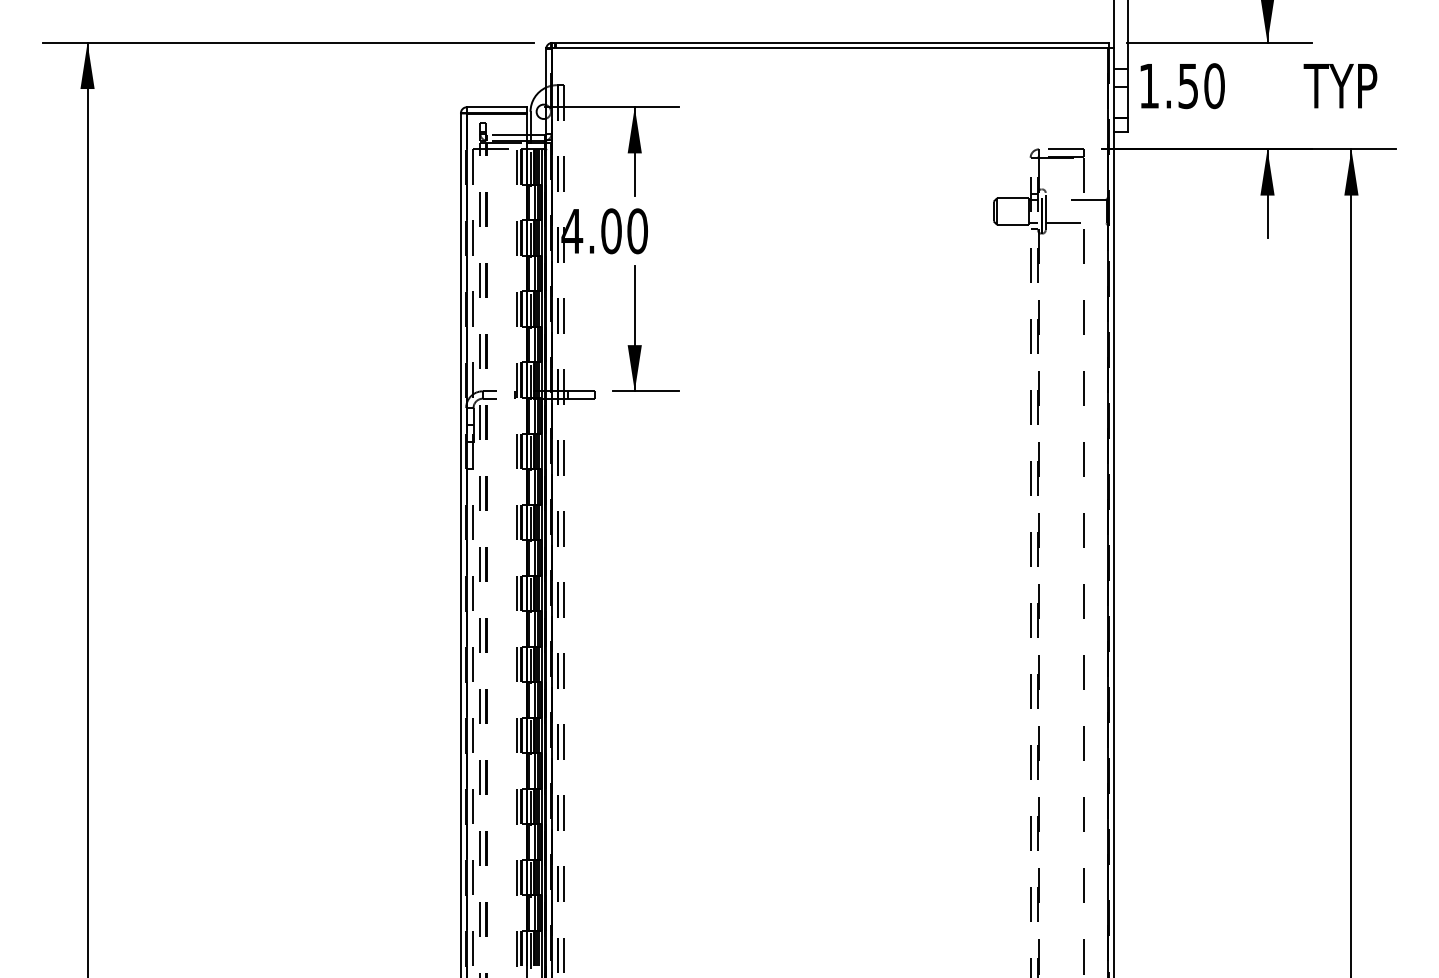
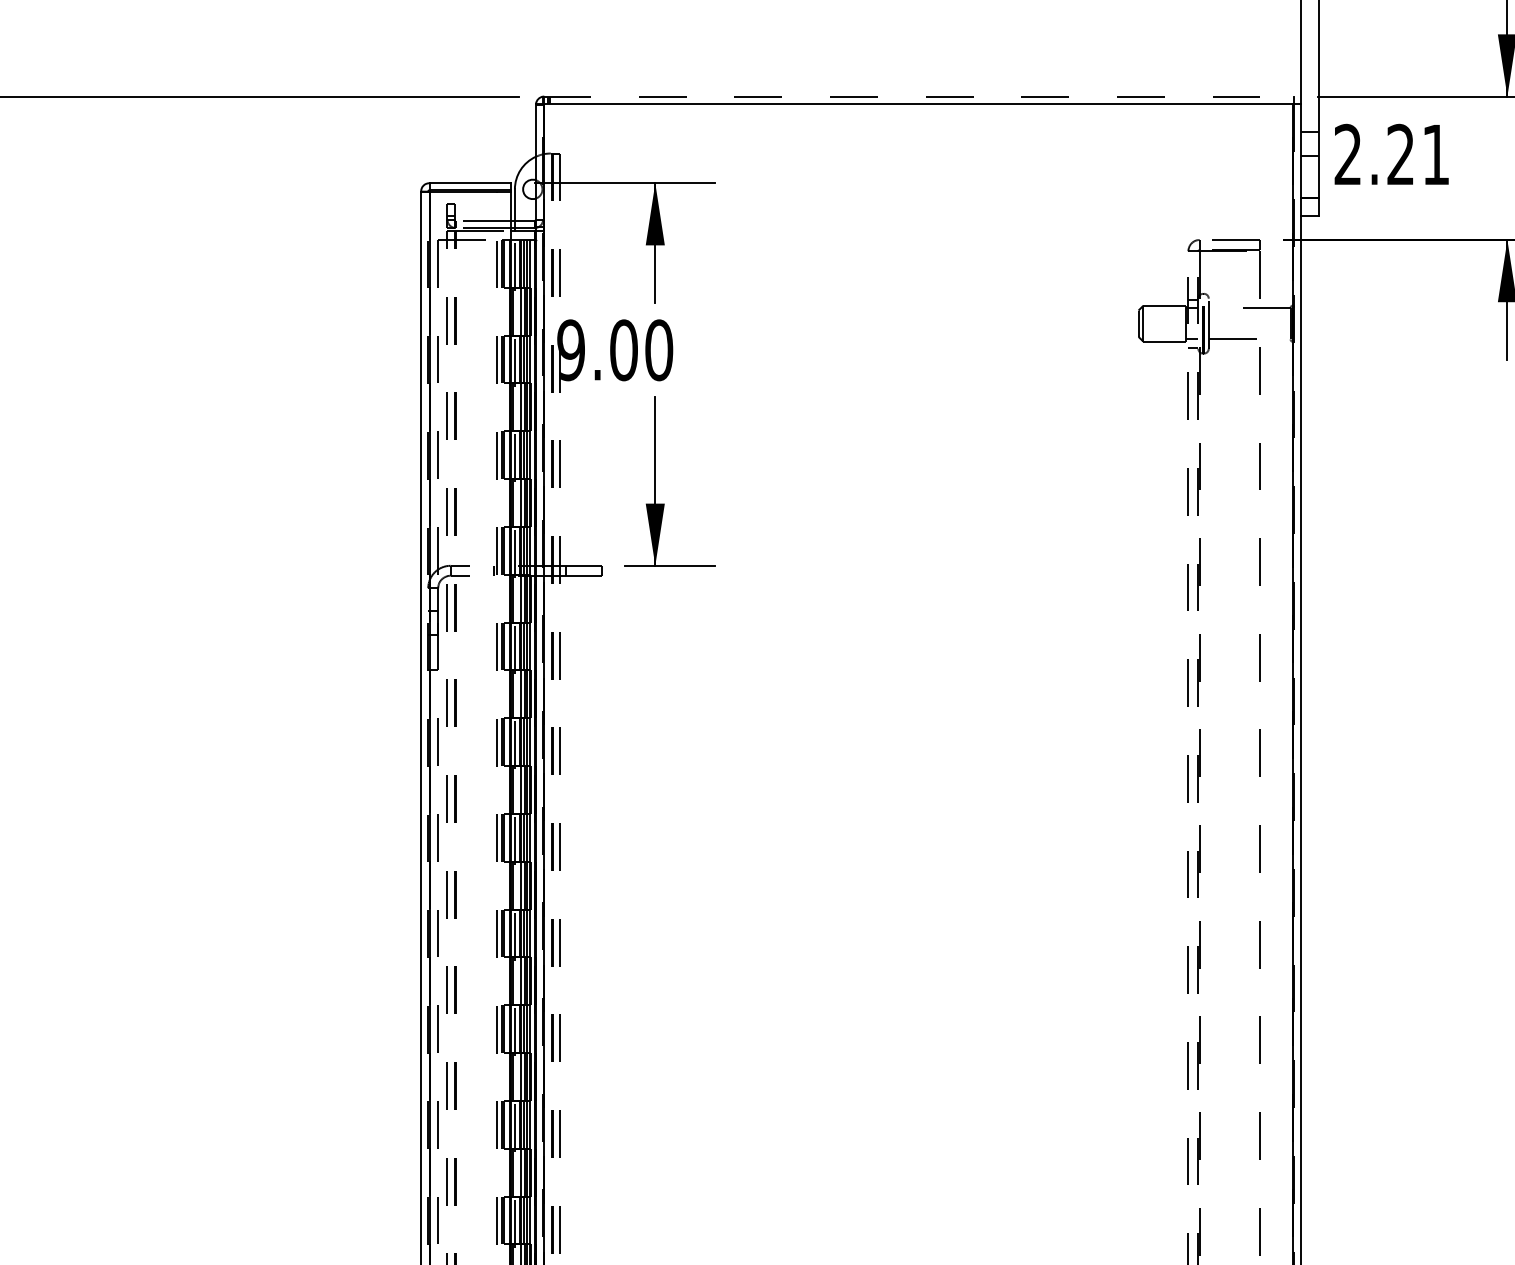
line: (830, 42) -> (918, 96), solid -> dashed
text: (1181, 86) -> (1391, 155), 1.50 -> 2.21
text: (572, 231) -> (571, 350), 4.00 -> 9.00

